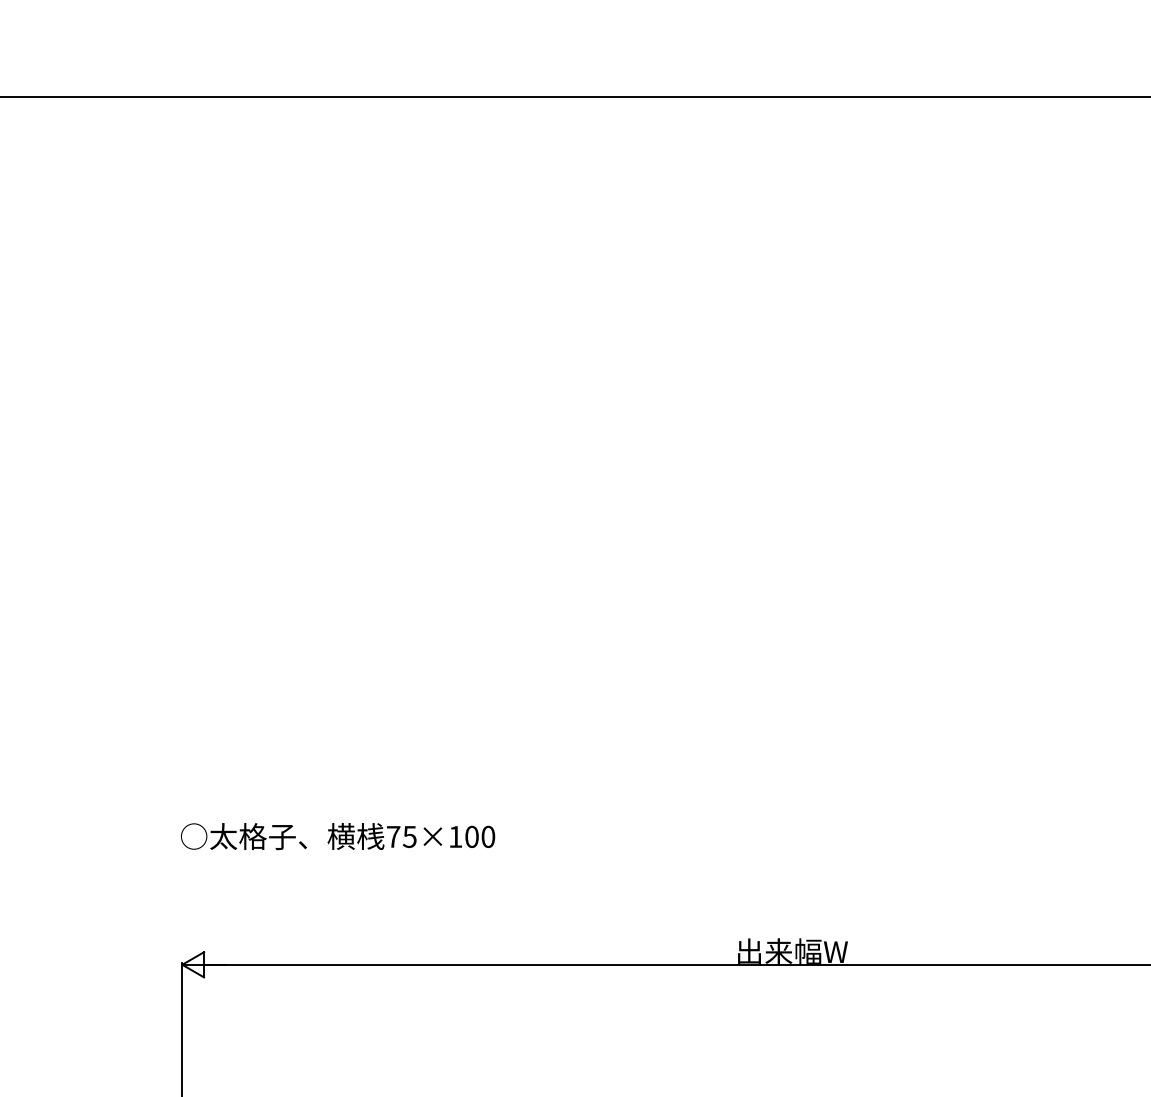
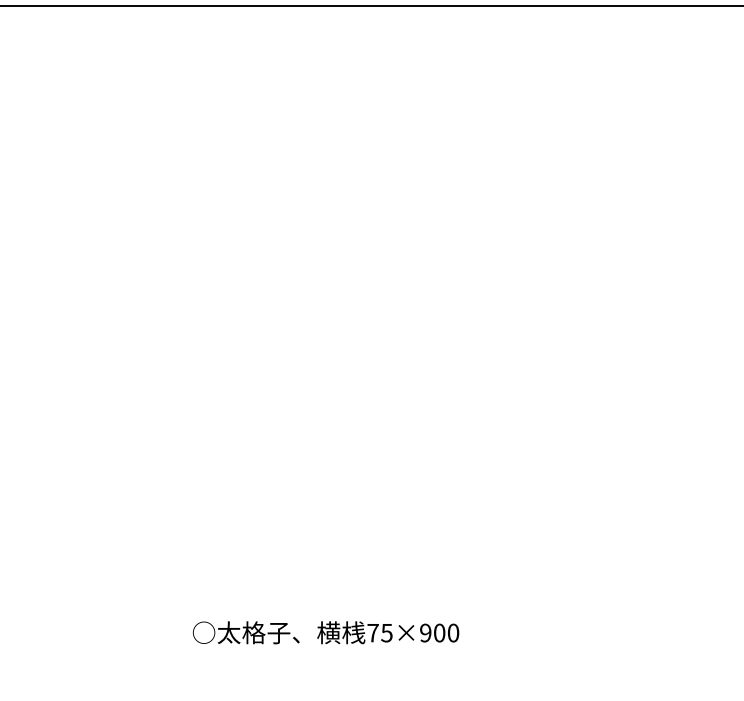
text: (455, 836) -> (425, 632), 75×100 -> 75×900

